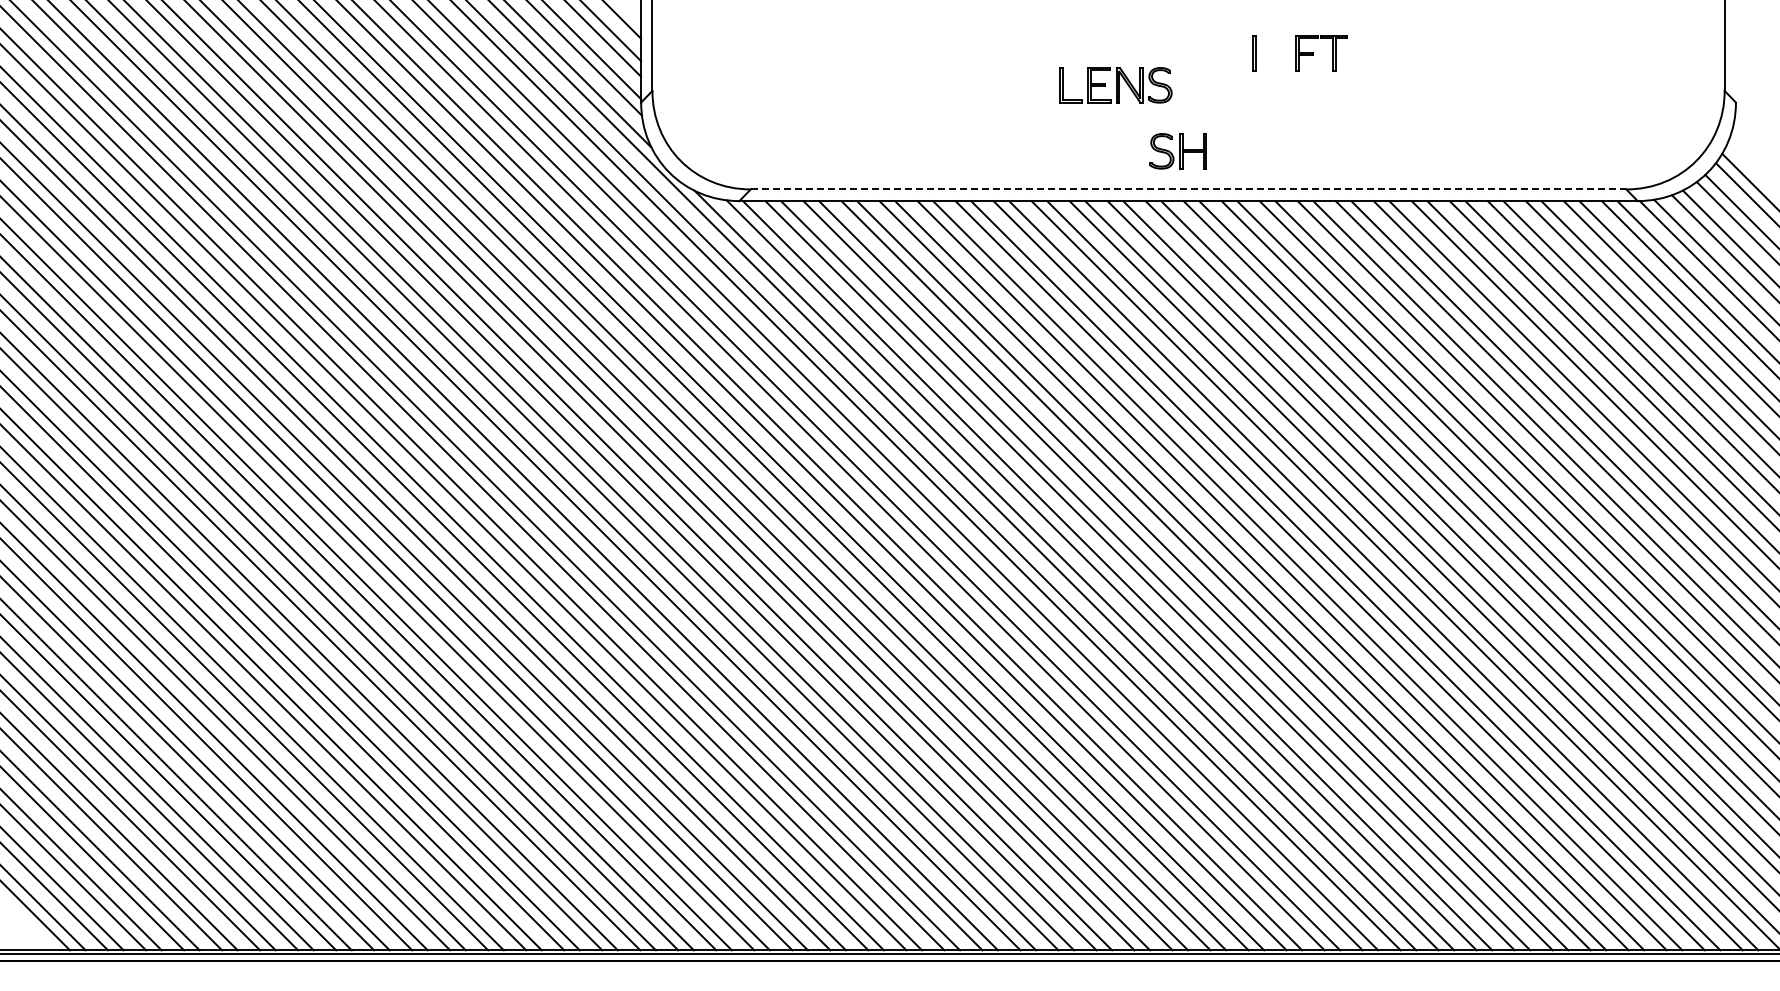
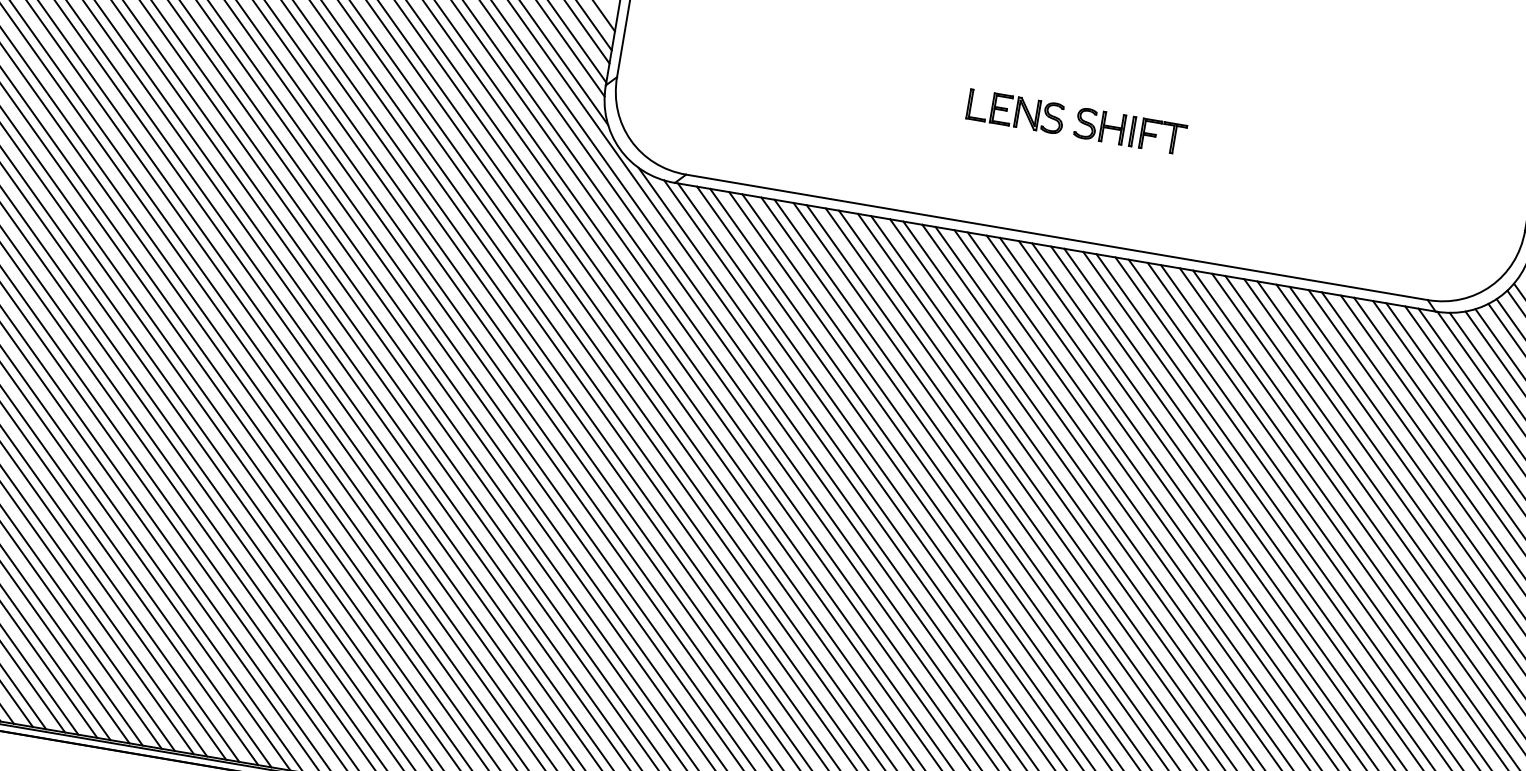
part: (1313, 53) -> (1156, 135), moved
part: (1115, 85) -> (1015, 111), moved
part: (1177, 151) -> (1099, 126), moved
line: (1188, 189) -> (1056, 237), dashed -> solid

